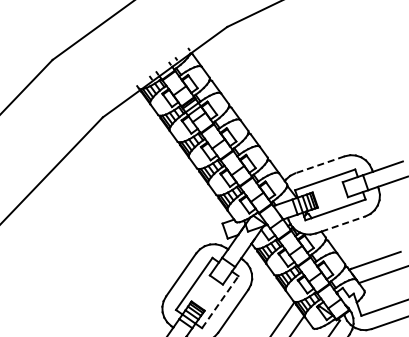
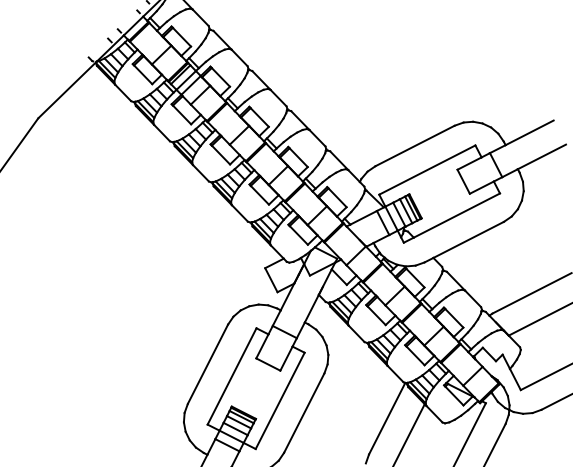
line: (319, 164) -> (414, 145), dashed -> solid
line: (343, 223) -> (468, 239), dashed -> solid
line: (220, 302) -> (280, 401), dashed -> solid

